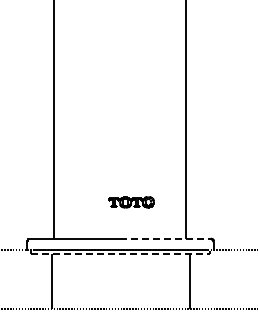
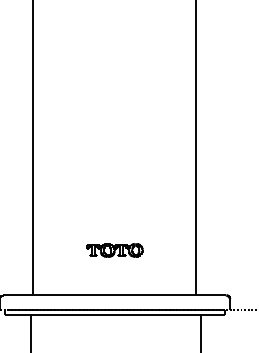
part: (131, 202) -> (114, 250), moved
line: (166, 238) -> (171, 295), dashed -> solid
line: (120, 254) -> (114, 314), dashed -> solid

